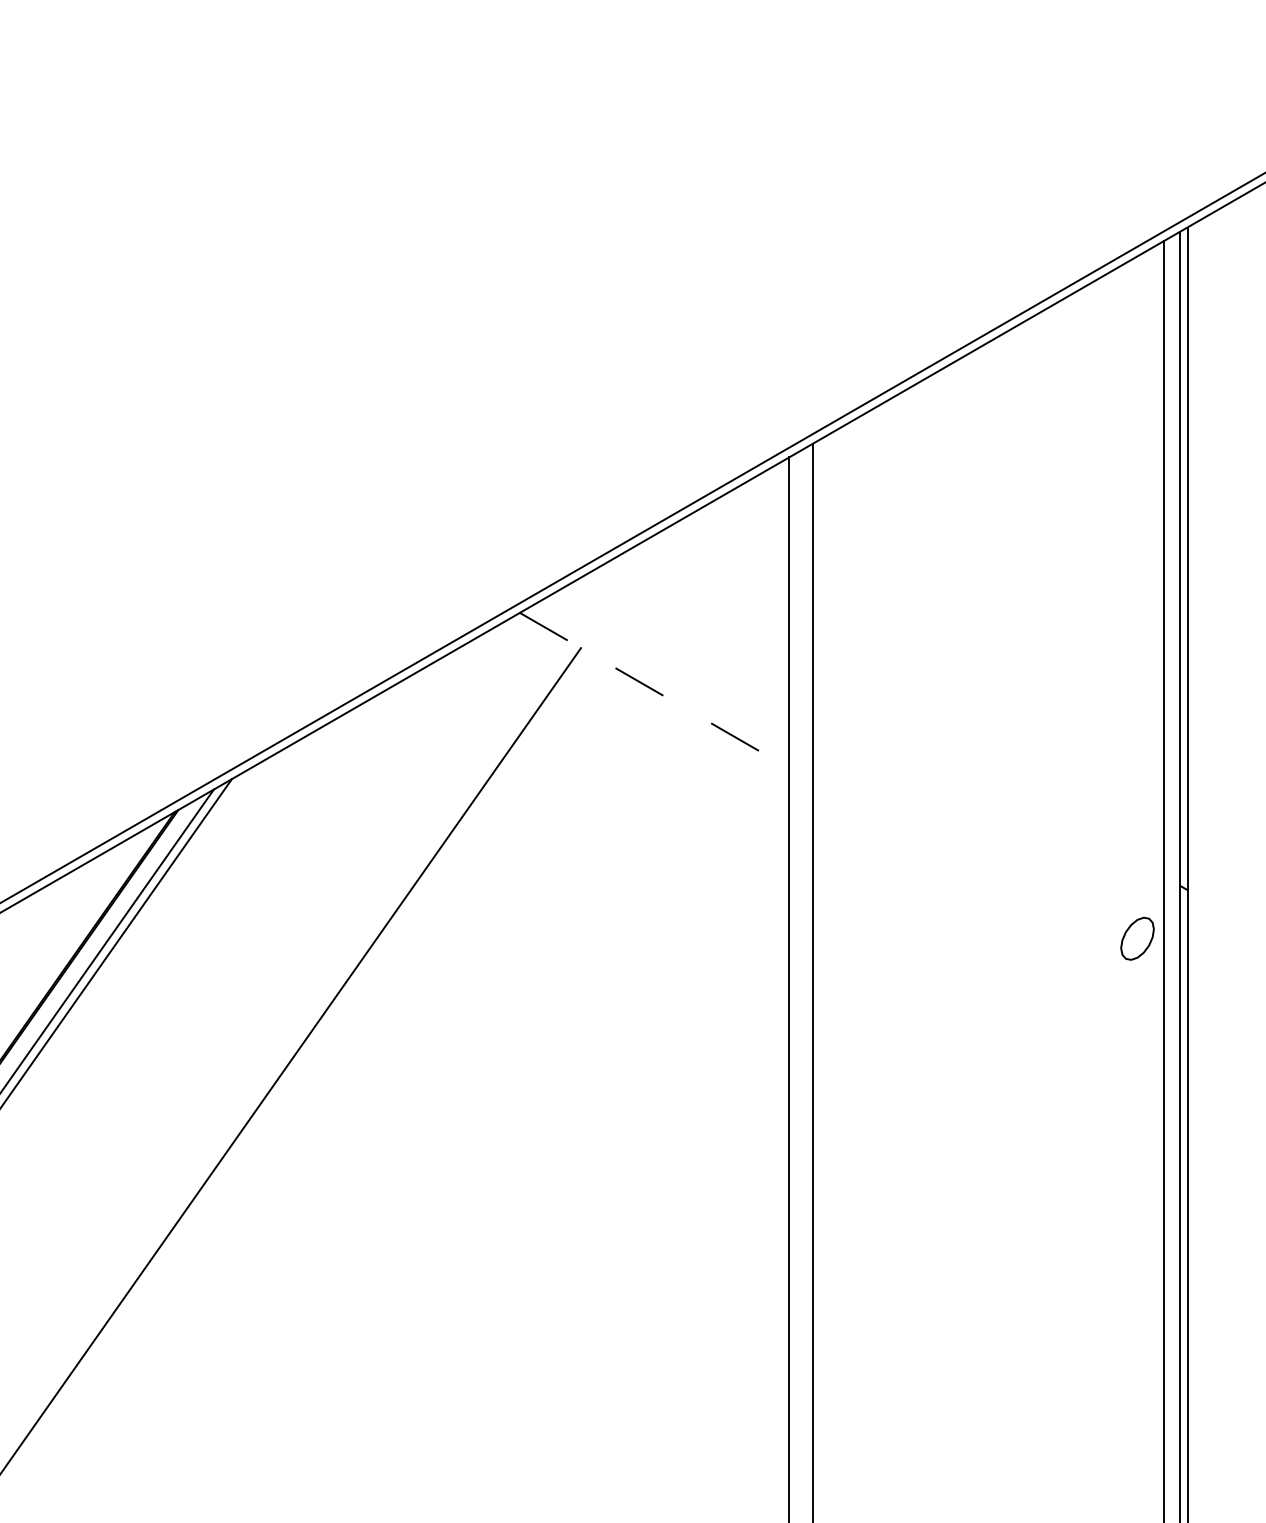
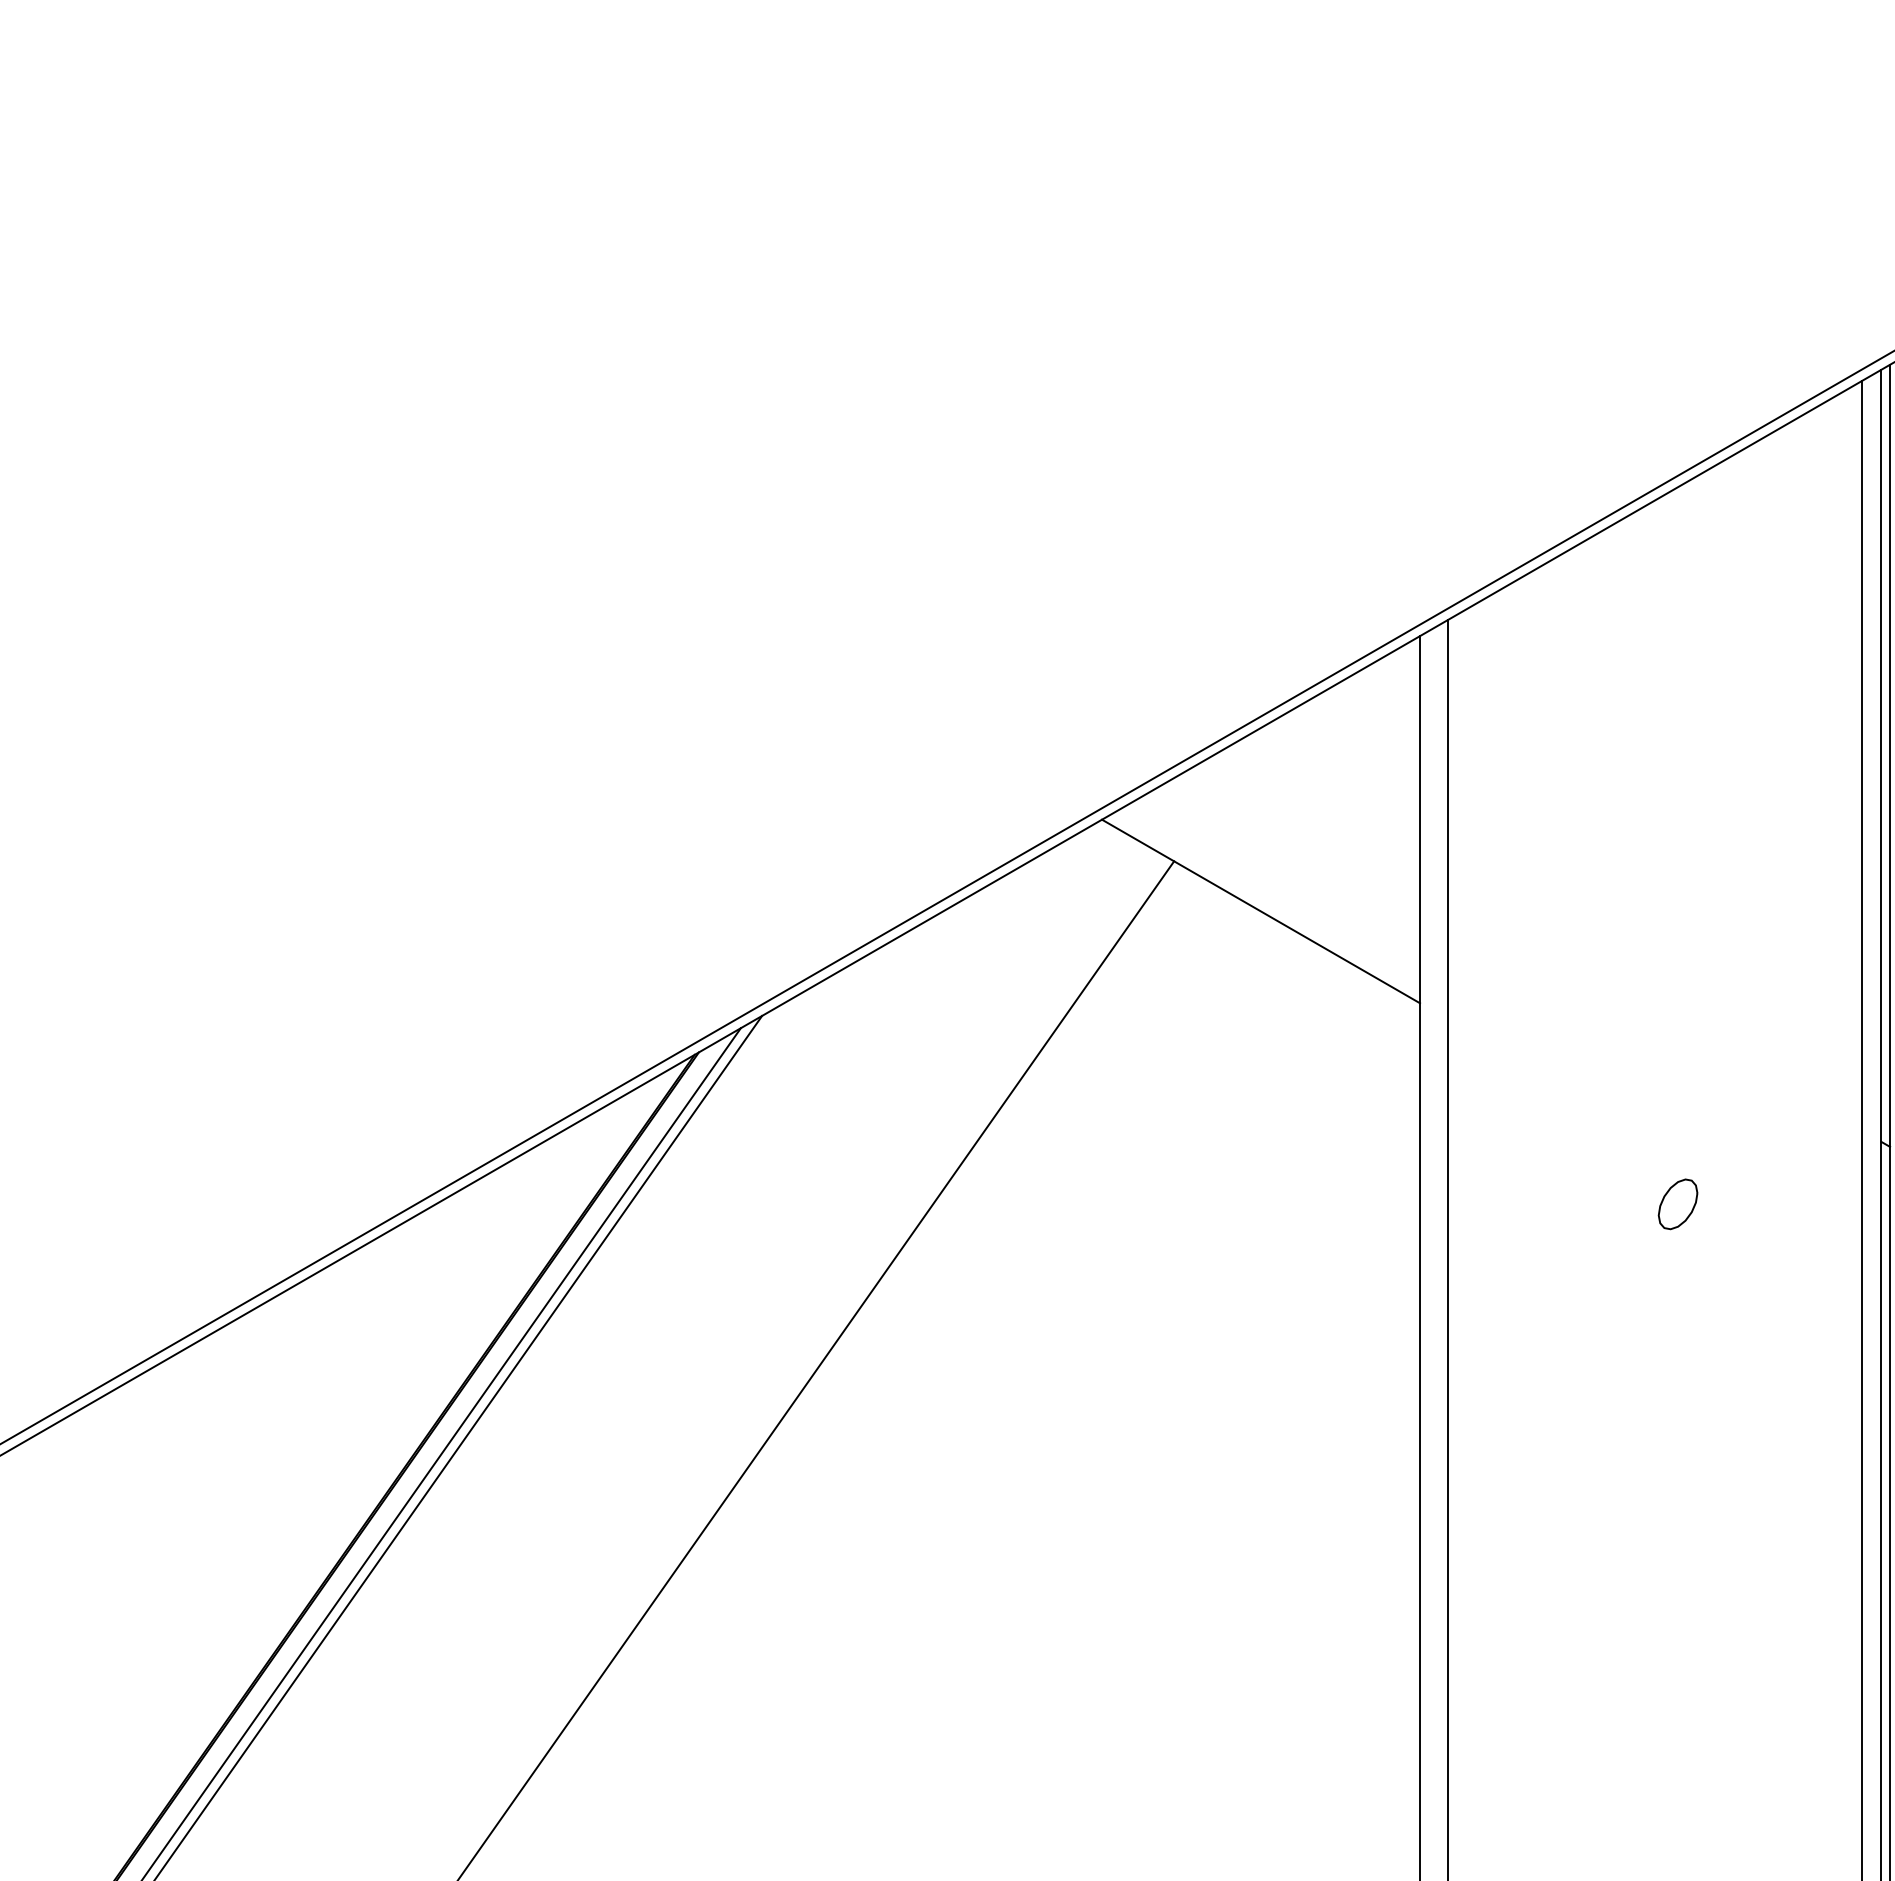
line: (654, 690) -> (1261, 911), dashed -> solid
part: (1137, 938) -> (1677, 1204), moved

